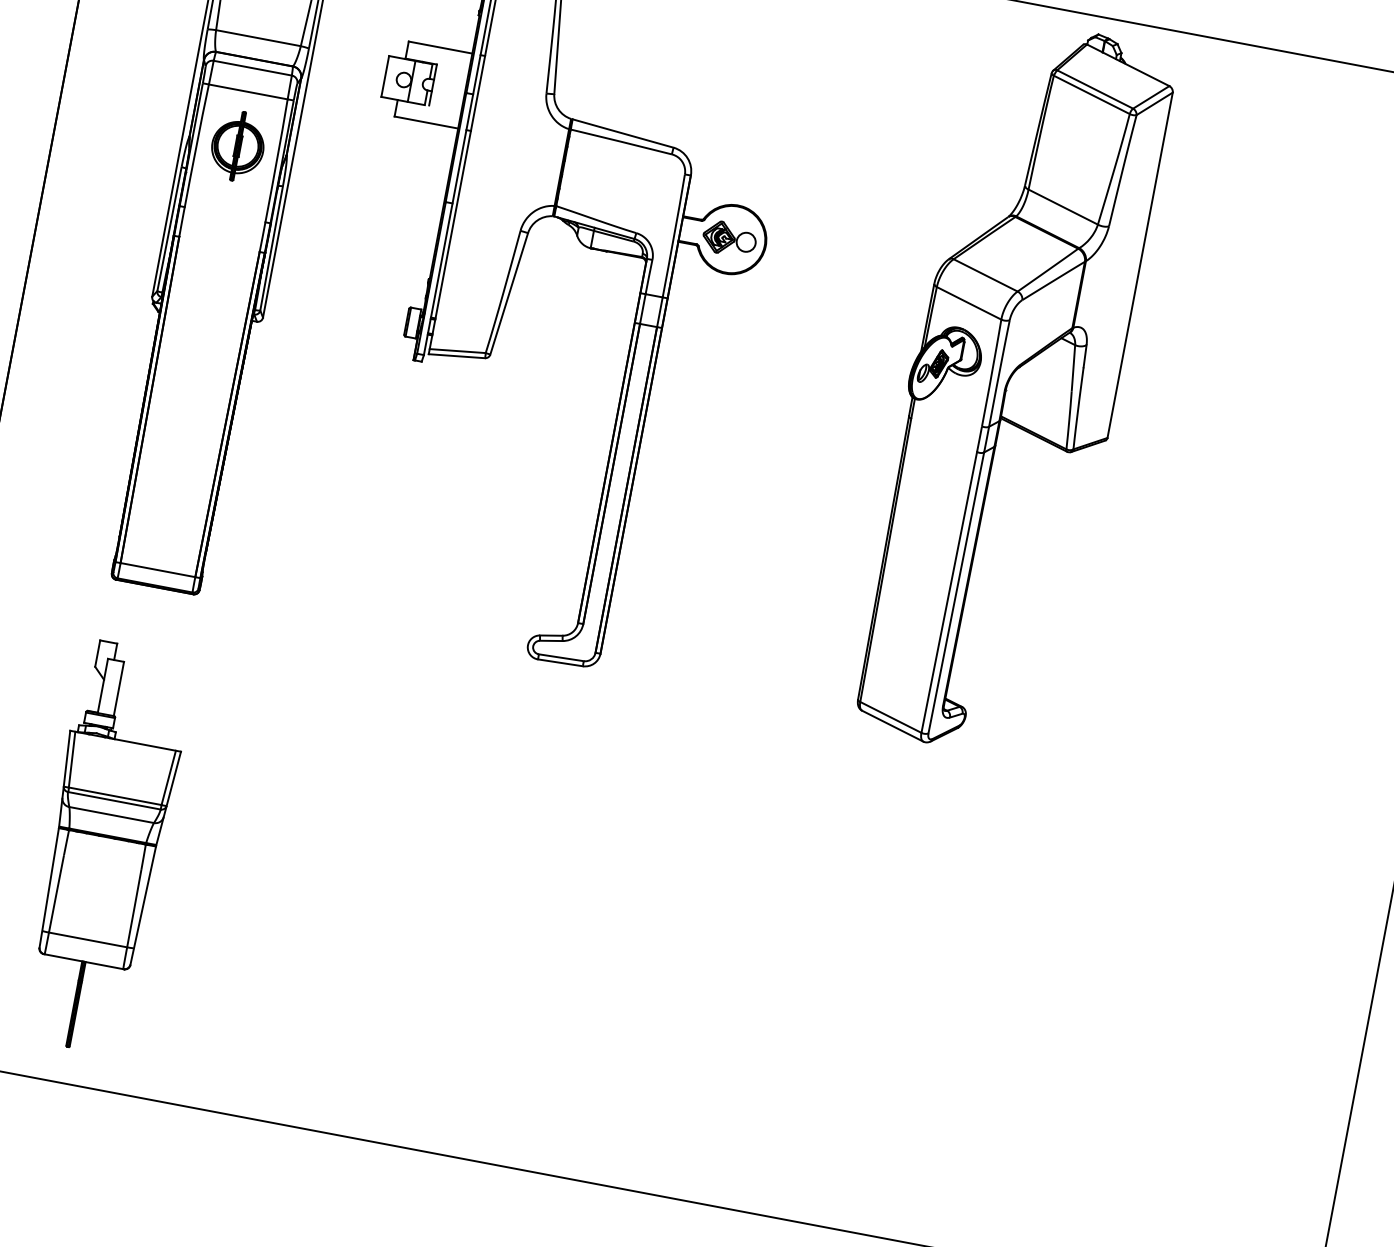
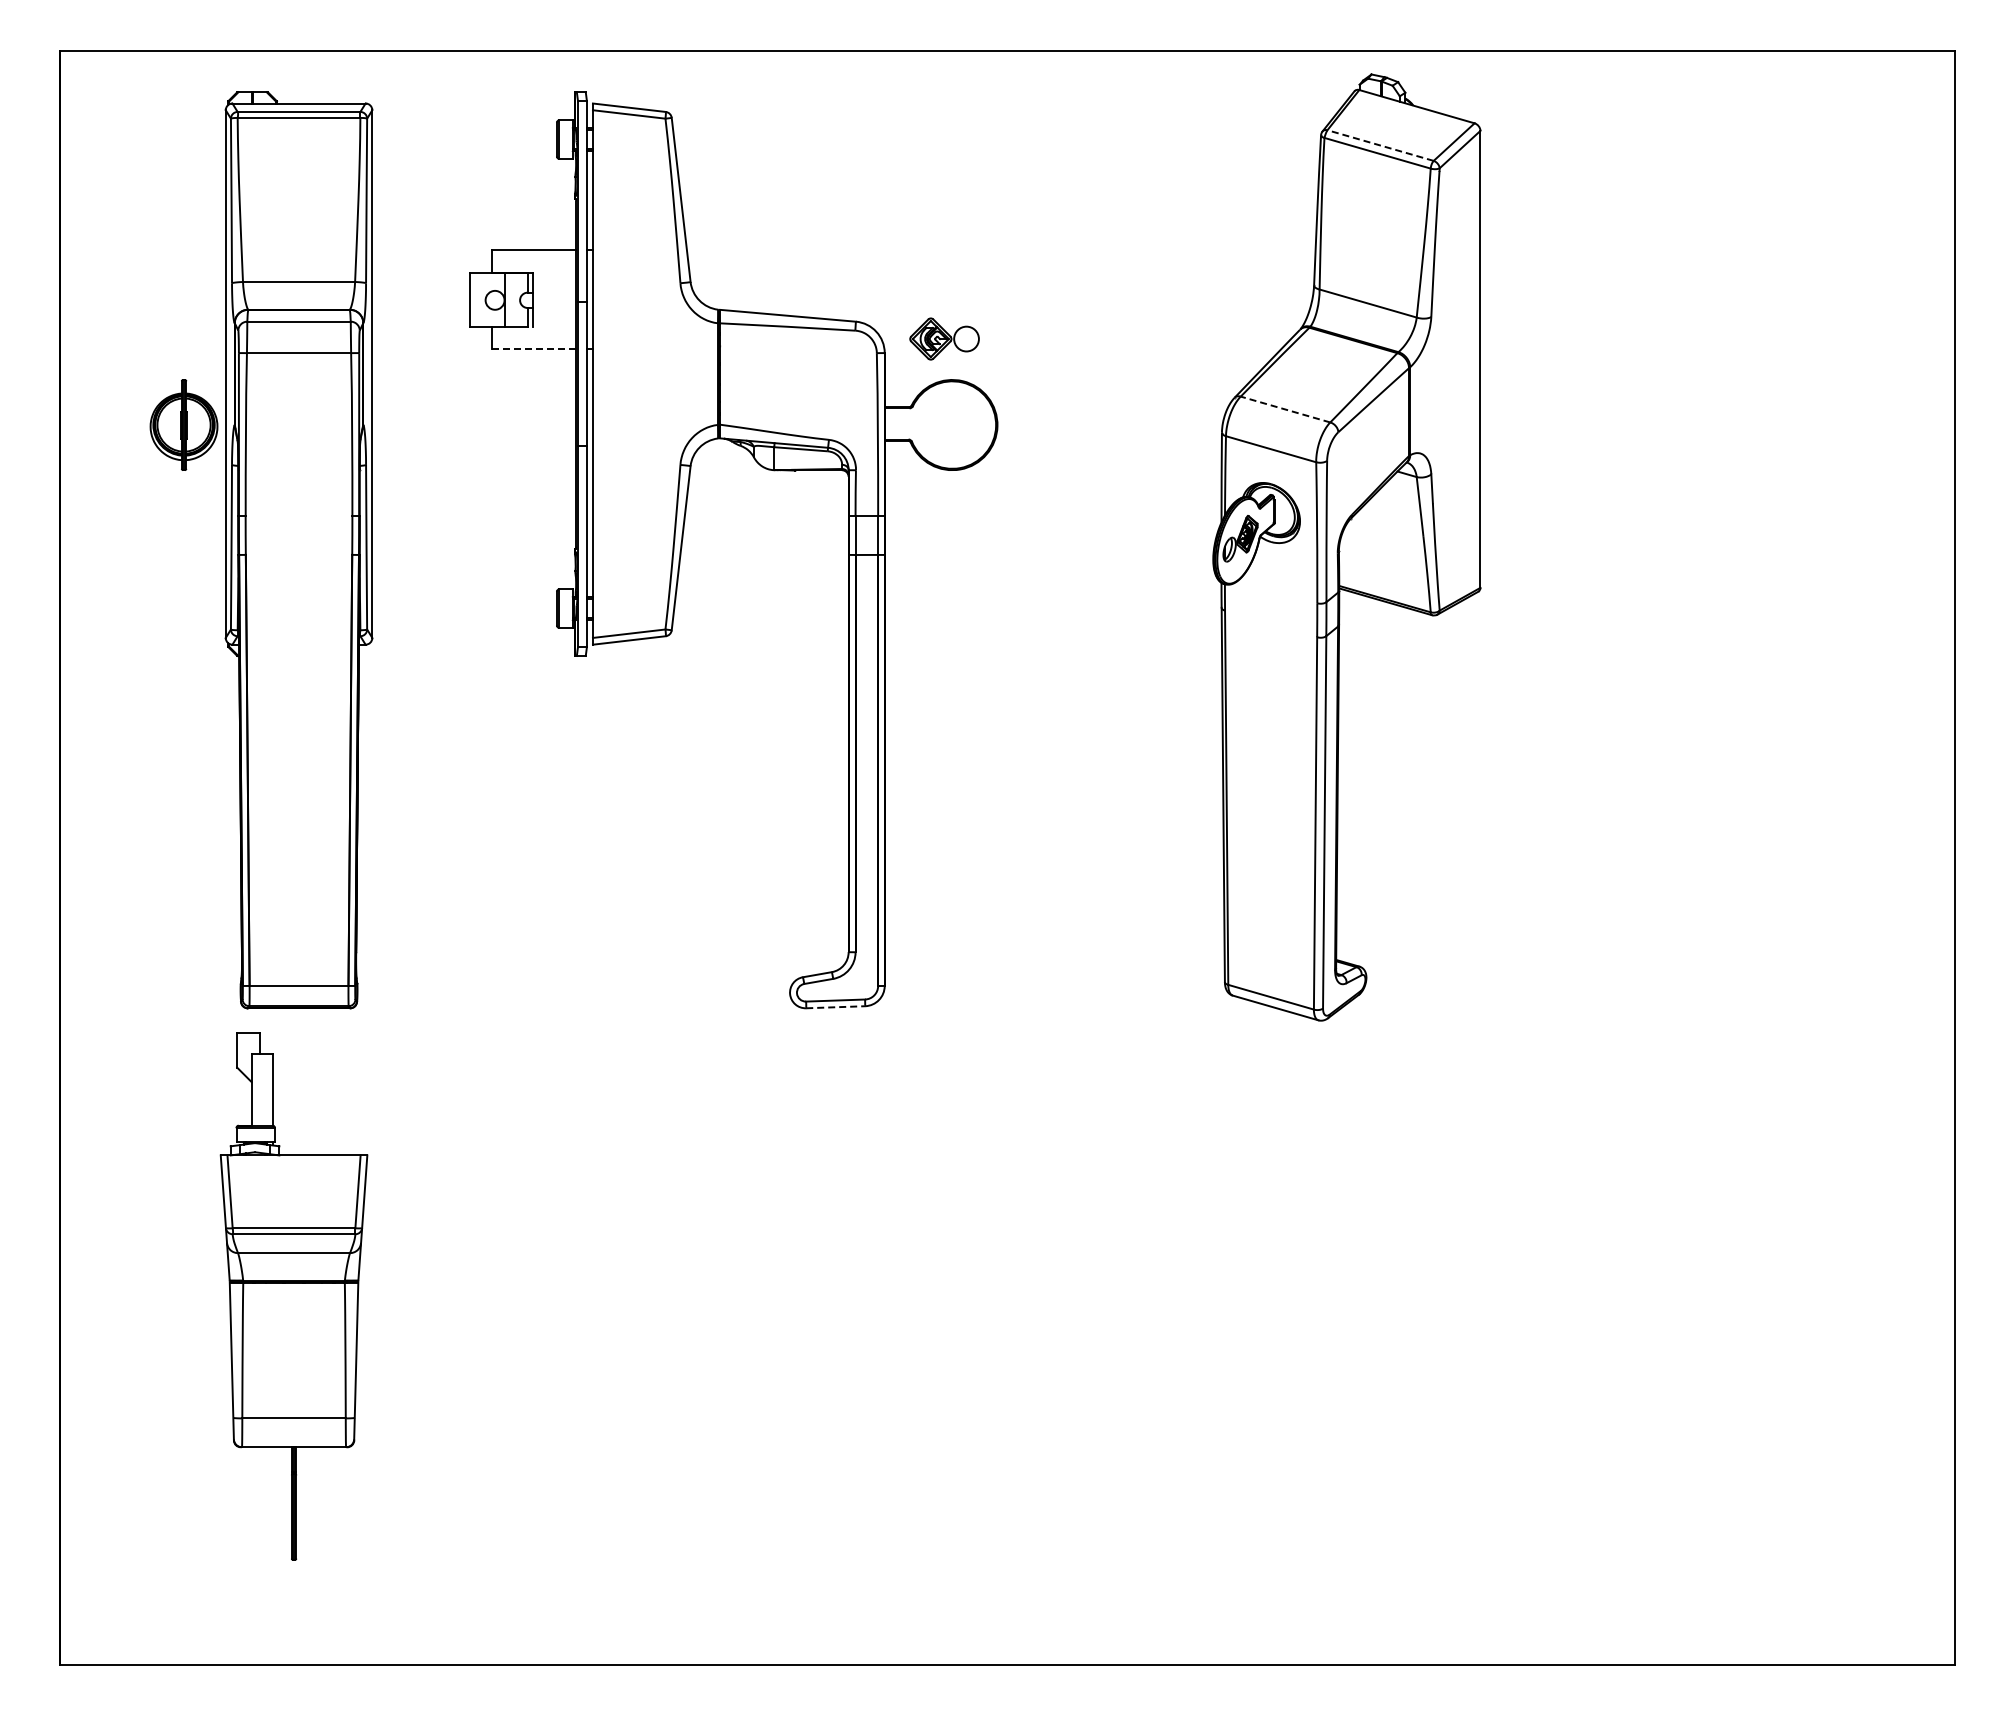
line: (1095, 89) -> (1380, 145), solid -> dashed
line: (425, 122) -> (533, 349), solid -> dashed
part: (237, 145) -> (183, 424), moved
part: (729, 238) -> (944, 338), moved
line: (985, 275) -> (1285, 409), solid -> dashed
line: (561, 663) -> (836, 1007), solid -> dashed
part: (105, 847) -> (293, 1296), moved

